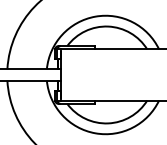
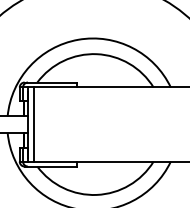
line: (65, 74) -> (34, 123), added

